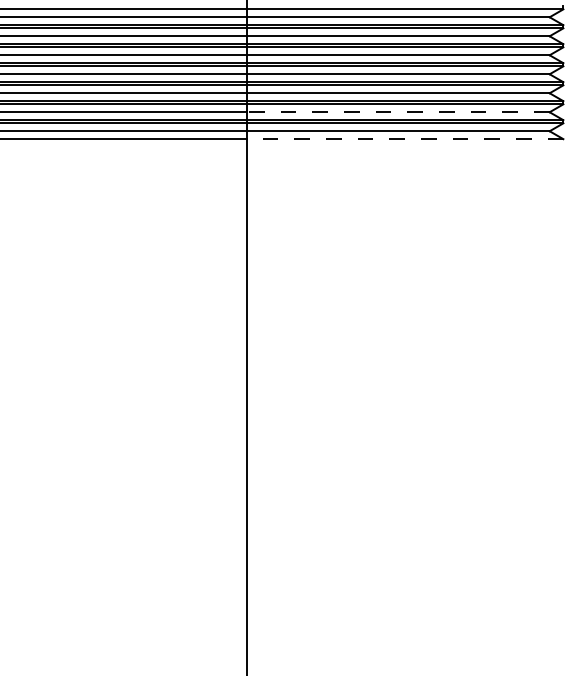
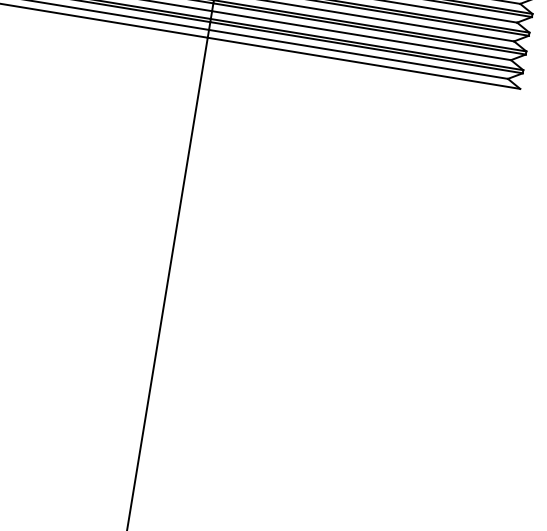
line: (397, 112) -> (360, 35), dashed -> solid
line: (404, 139) -> (363, 63), dashed -> solid

